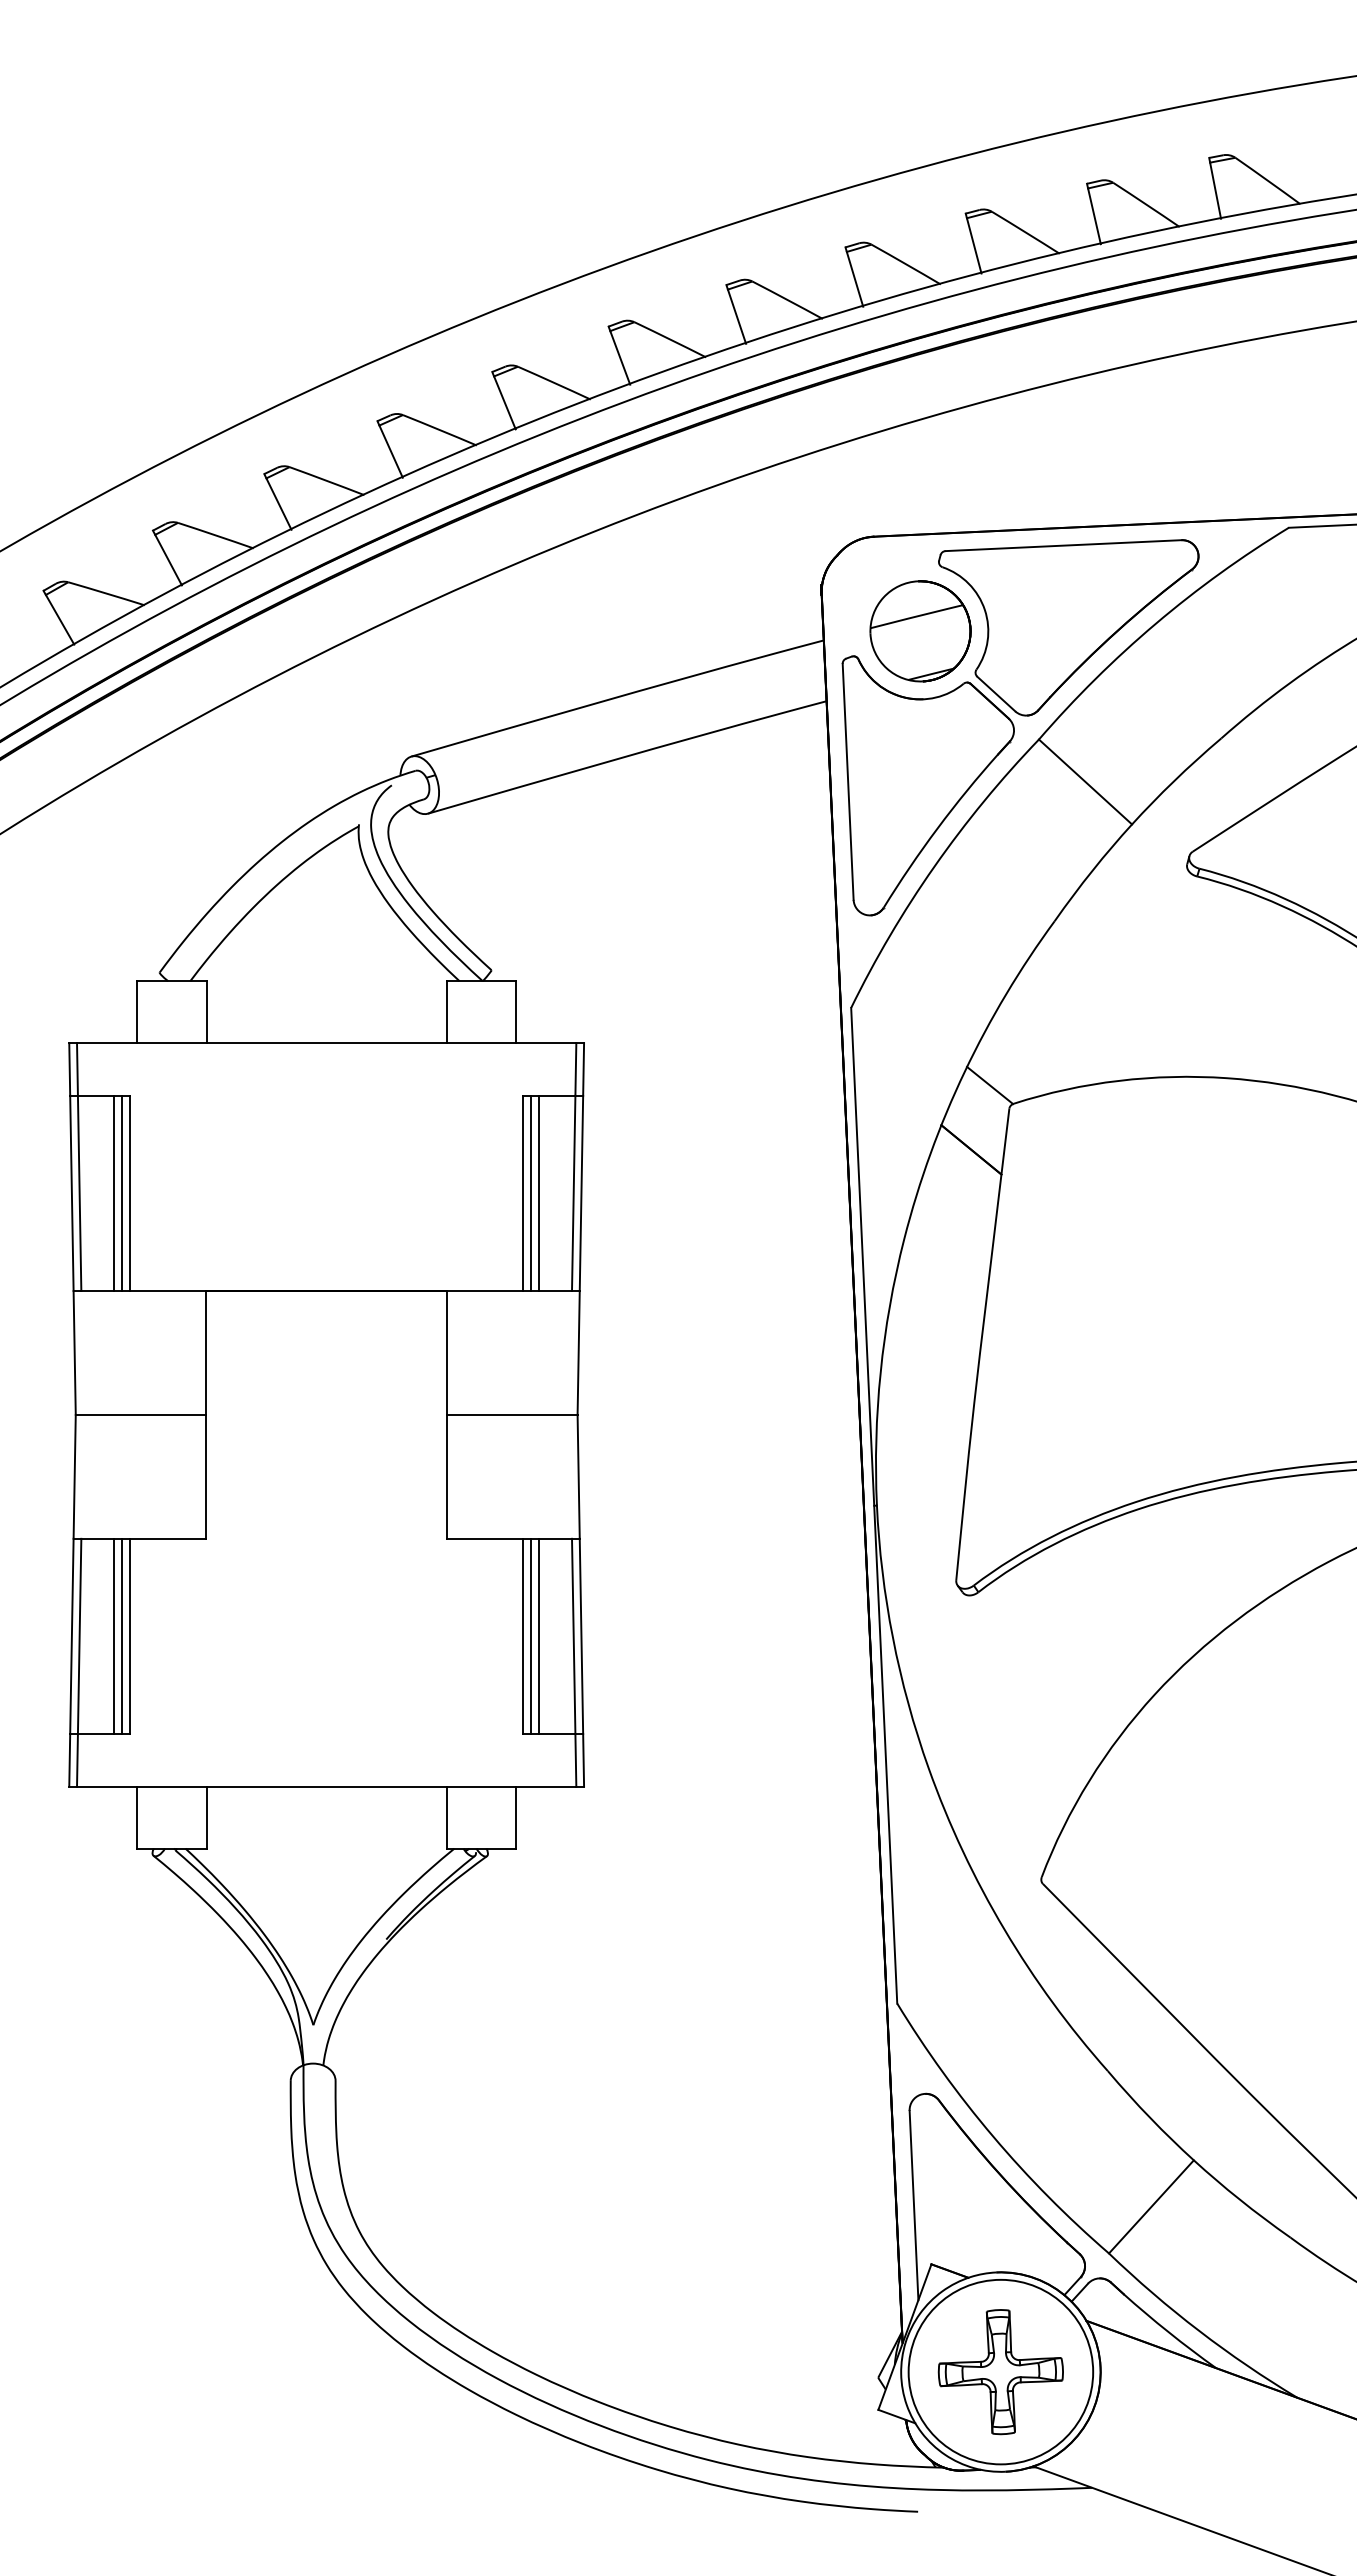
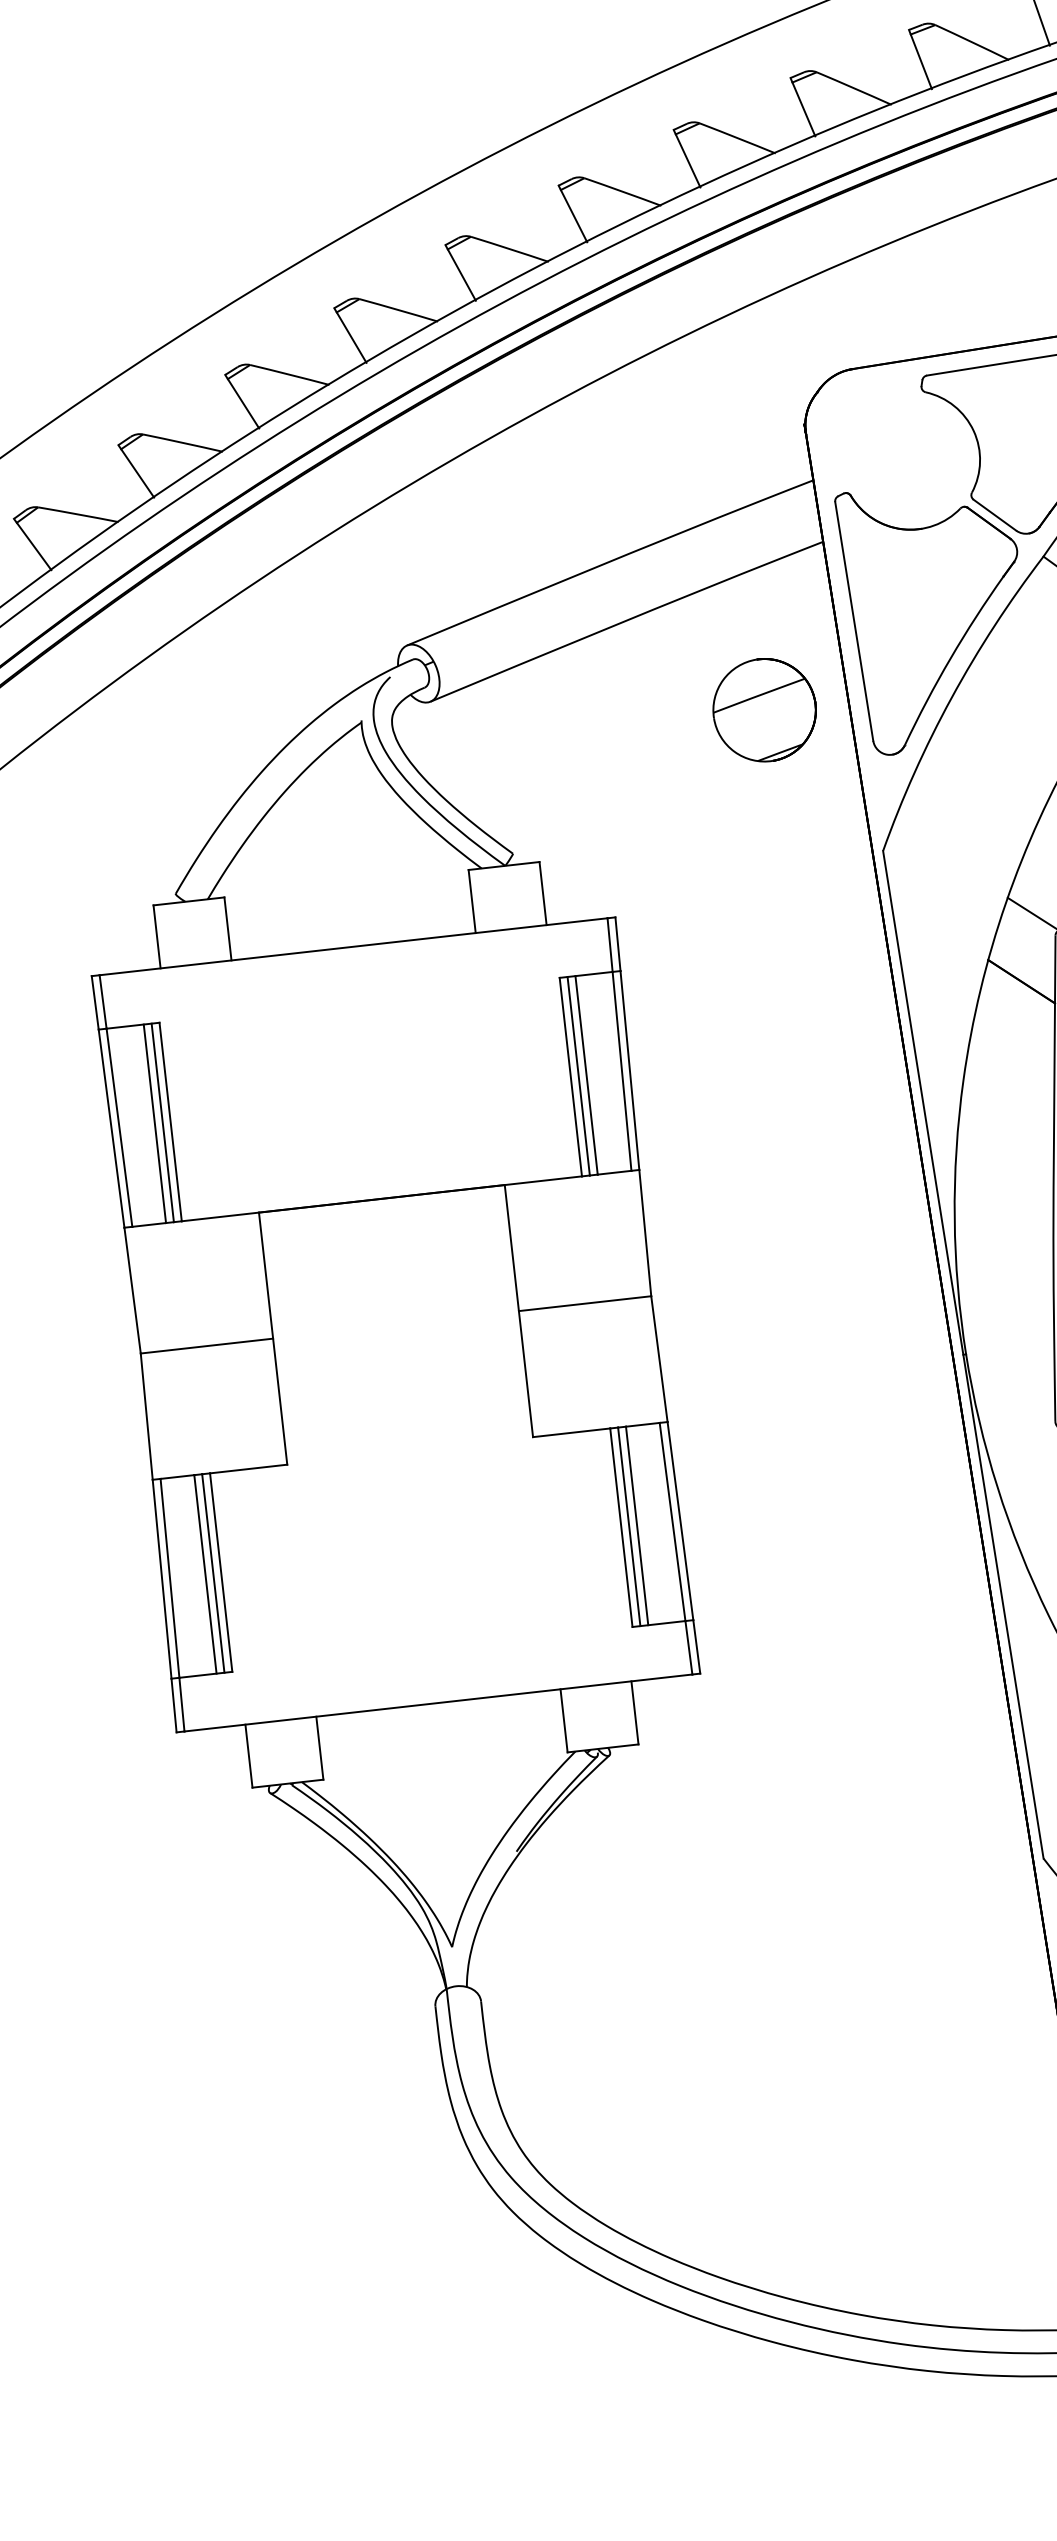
part: (920, 631) -> (764, 710), moved

